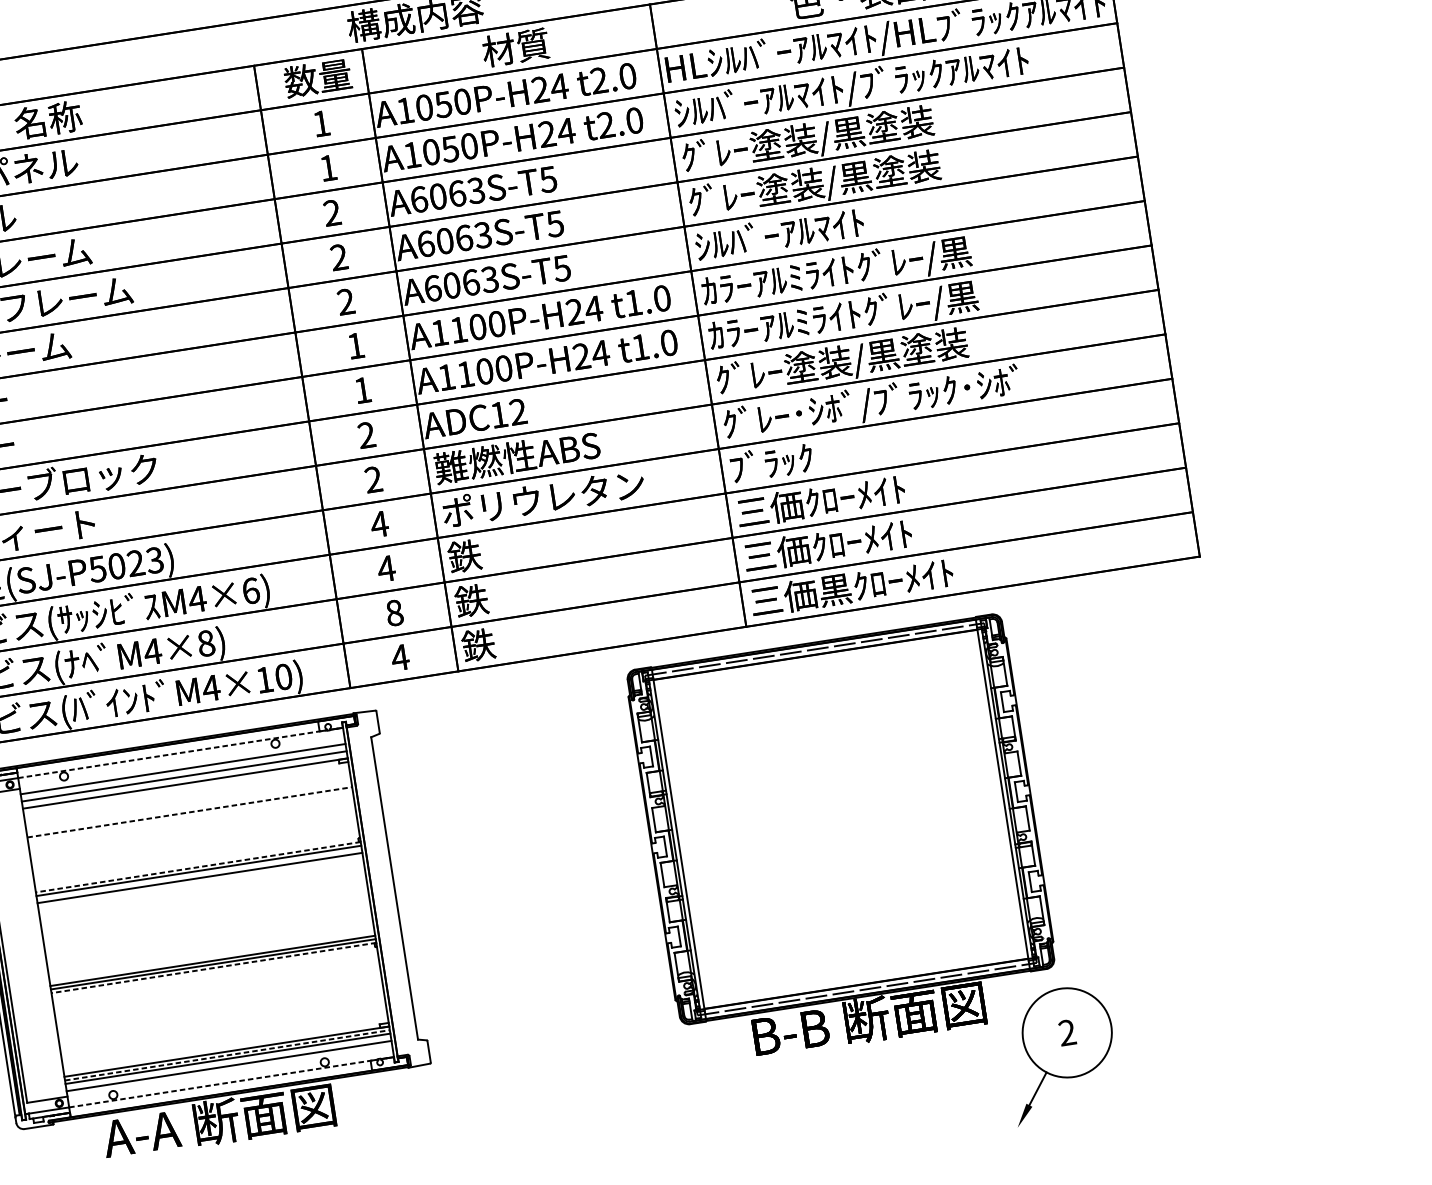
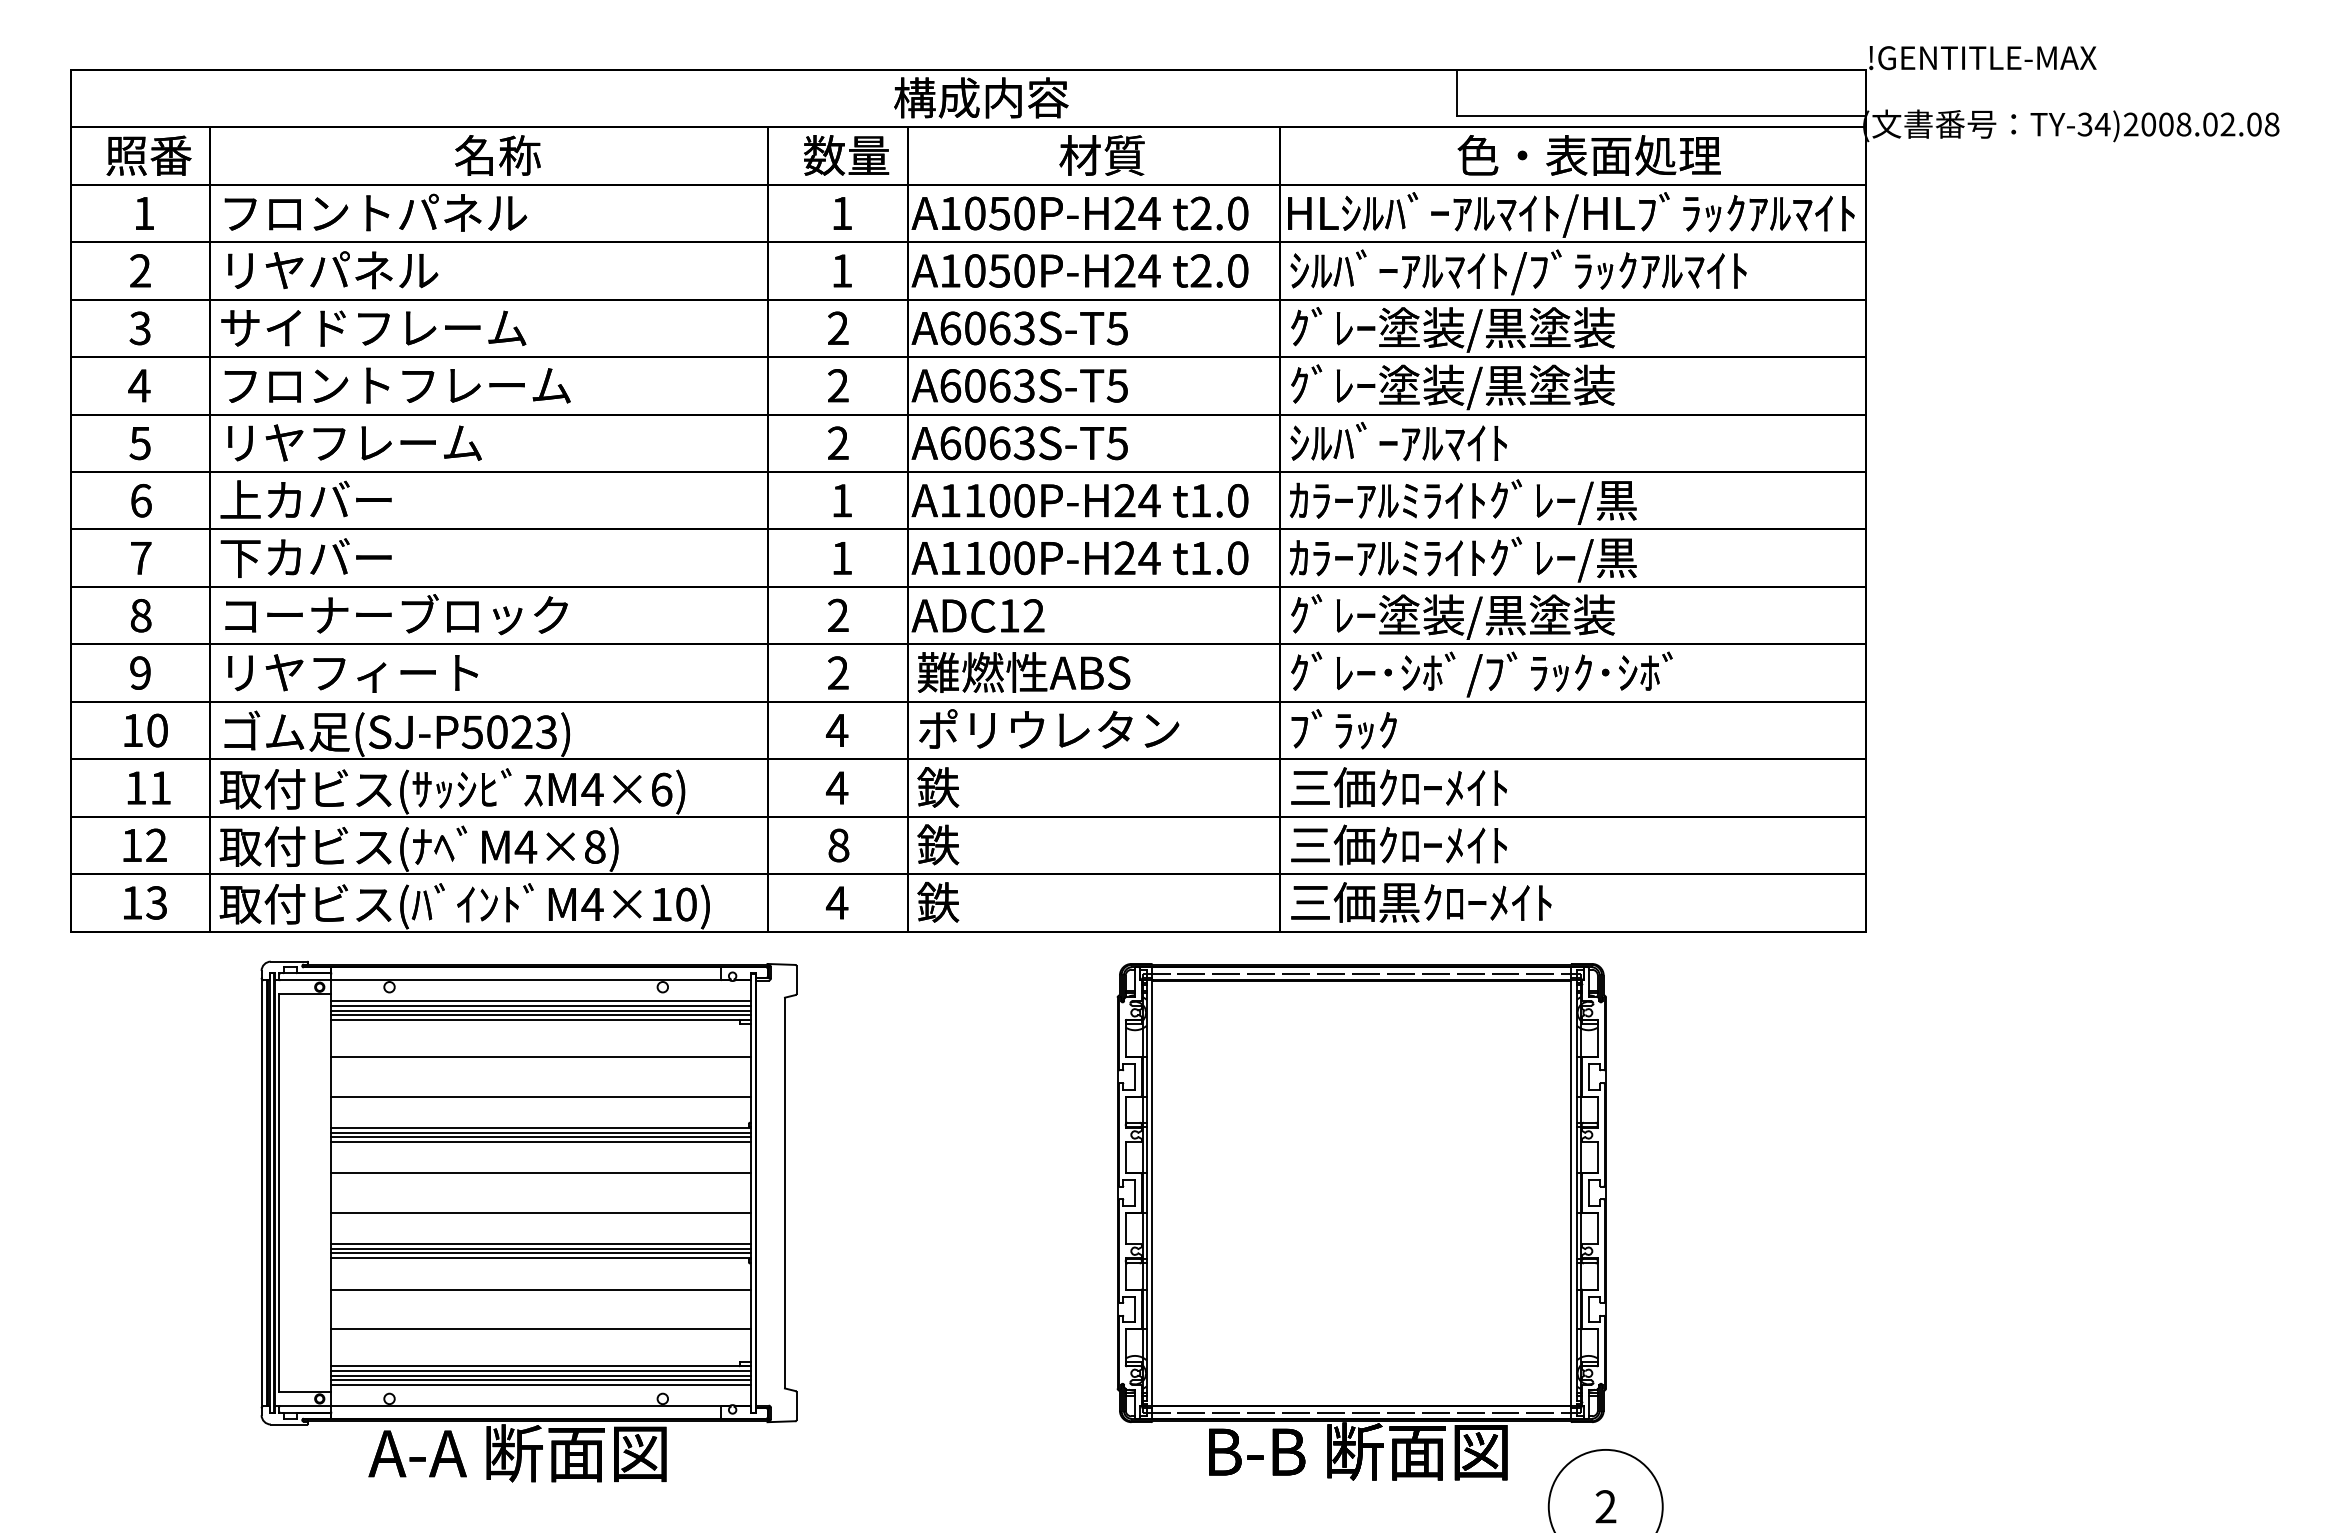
line: (173, 754) -> (531, 980), dashed -> solid
line: (183, 772) -> (541, 1005), added
line: (185, 780) -> (541, 1015), added
line: (190, 812) -> (541, 1057), dashed -> solid
line: (194, 842) -> (541, 1096), added
line: (198, 866) -> (541, 1127), dashed -> solid
line: (199, 874) -> (541, 1137), added
line: (203, 902) -> (541, 1173), added
line: (208, 932) -> (541, 1212), added
line: (212, 957) -> (541, 1244), added
line: (214, 968) -> (541, 1258), dashed -> solid
line: (217, 992) -> (541, 1289), added
line: (222, 1023) -> (541, 1329), added
line: (227, 1055) -> (541, 1371), dashed -> solid
line: (228, 1062) -> (541, 1380), added
line: (223, 1083) -> (531, 1405), dashed -> solid

